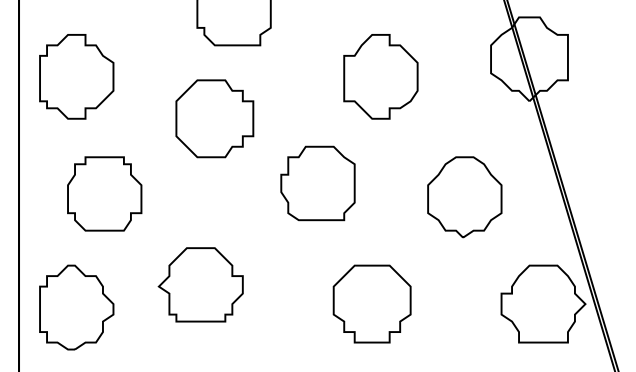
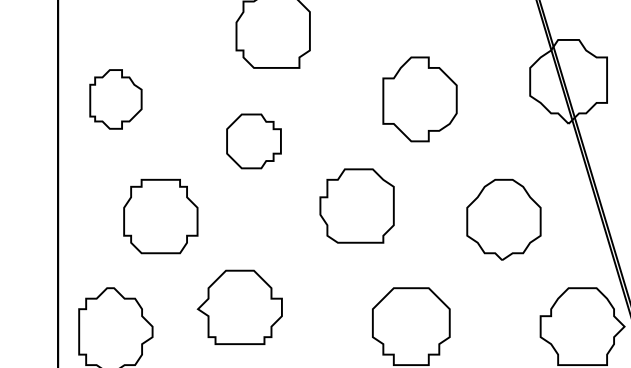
part: (76, 76) -> (115, 99), size x0.7
part: (214, 118) -> (253, 141), size x0.7
part: (104, 193) -> (160, 216), moved

